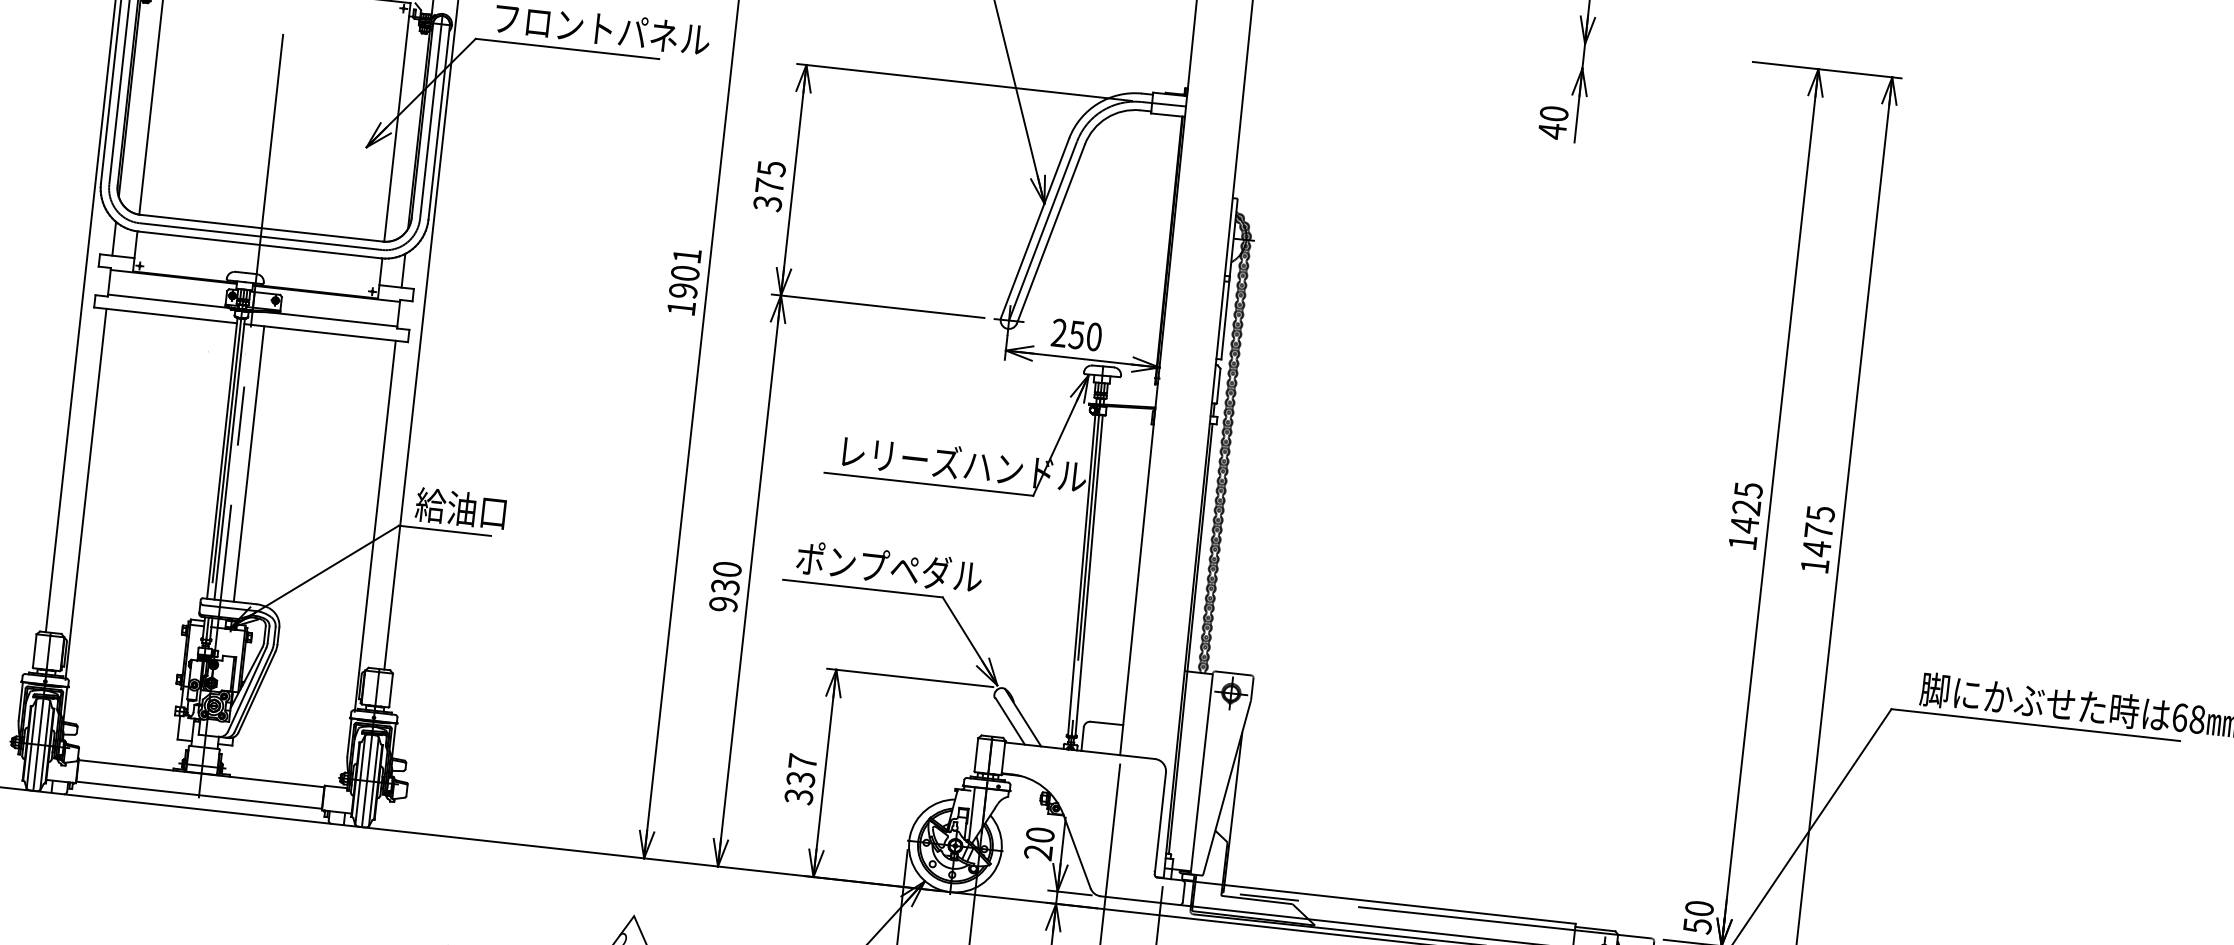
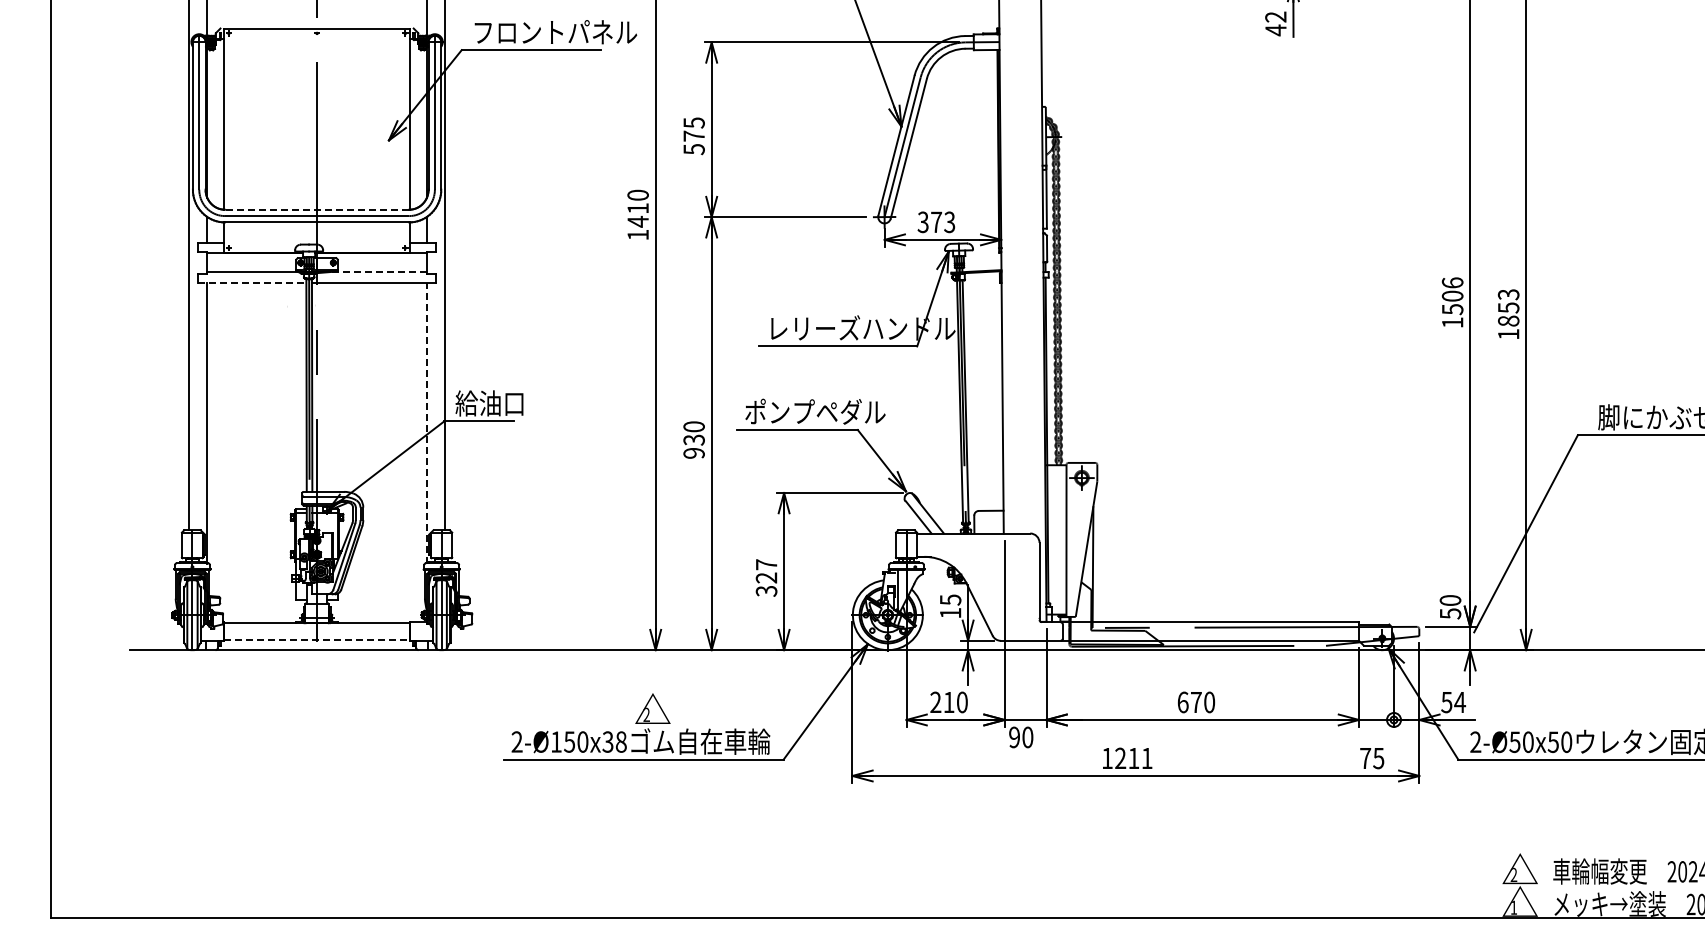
text: (1553, 112) -> (1275, 16), 40 -> 42
text: (766, 203) -> (693, 149), 375 -> 575
line: (261, 227) -> (316, 209), solid -> dashed
text: (684, 273) -> (637, 208), 1901 -> 1410
line: (166, 314) -> (252, 282), solid -> dashed
line: (332, 319) -> (377, 272), solid -> dashed
text: (1076, 335) -> (936, 222), 250 -> 373
line: (249, 462) -> (327, 386), removed
text: (1746, 507) -> (1452, 296), 1425 -> 1506
line: (374, 526) -> (426, 423), solid -> dashed
text: (1818, 531) -> (1508, 308), 1475 -> 1853
text: (800, 778) -> (766, 577), 337 -> 327
line: (199, 795) -> (317, 639), solid -> dashed
text: (1039, 843) -> (950, 606), 20 -> 15

